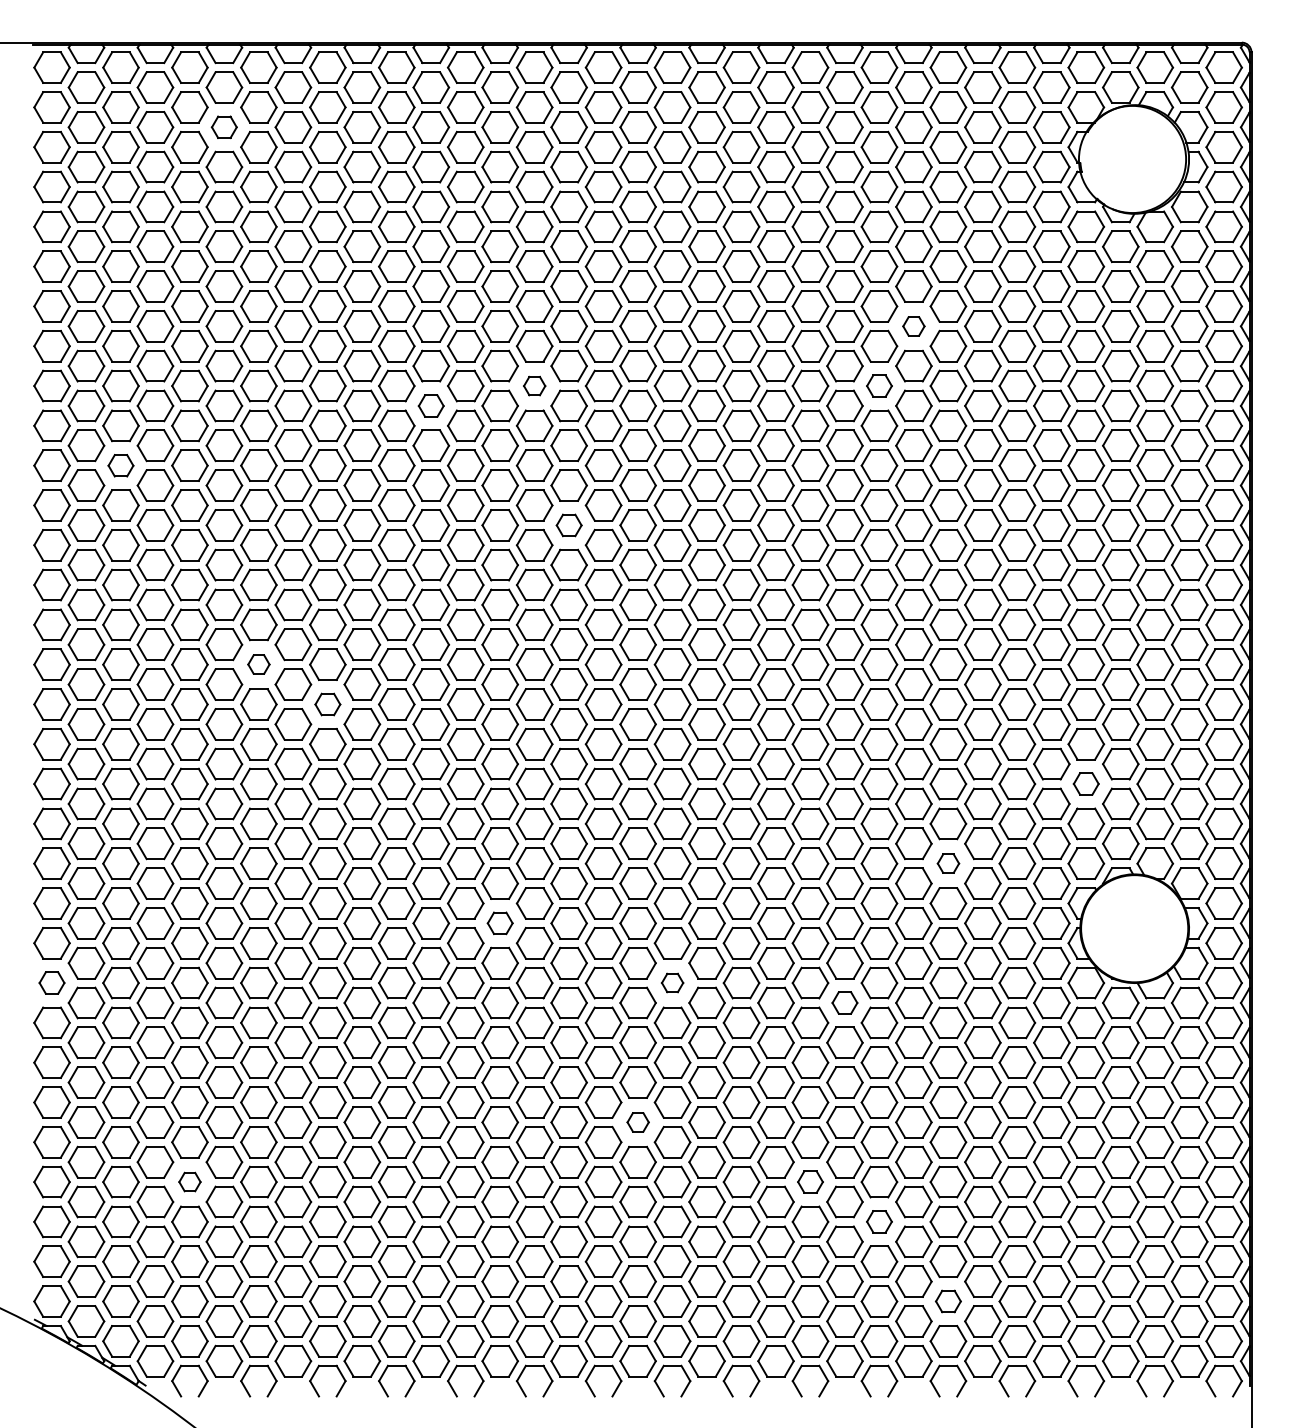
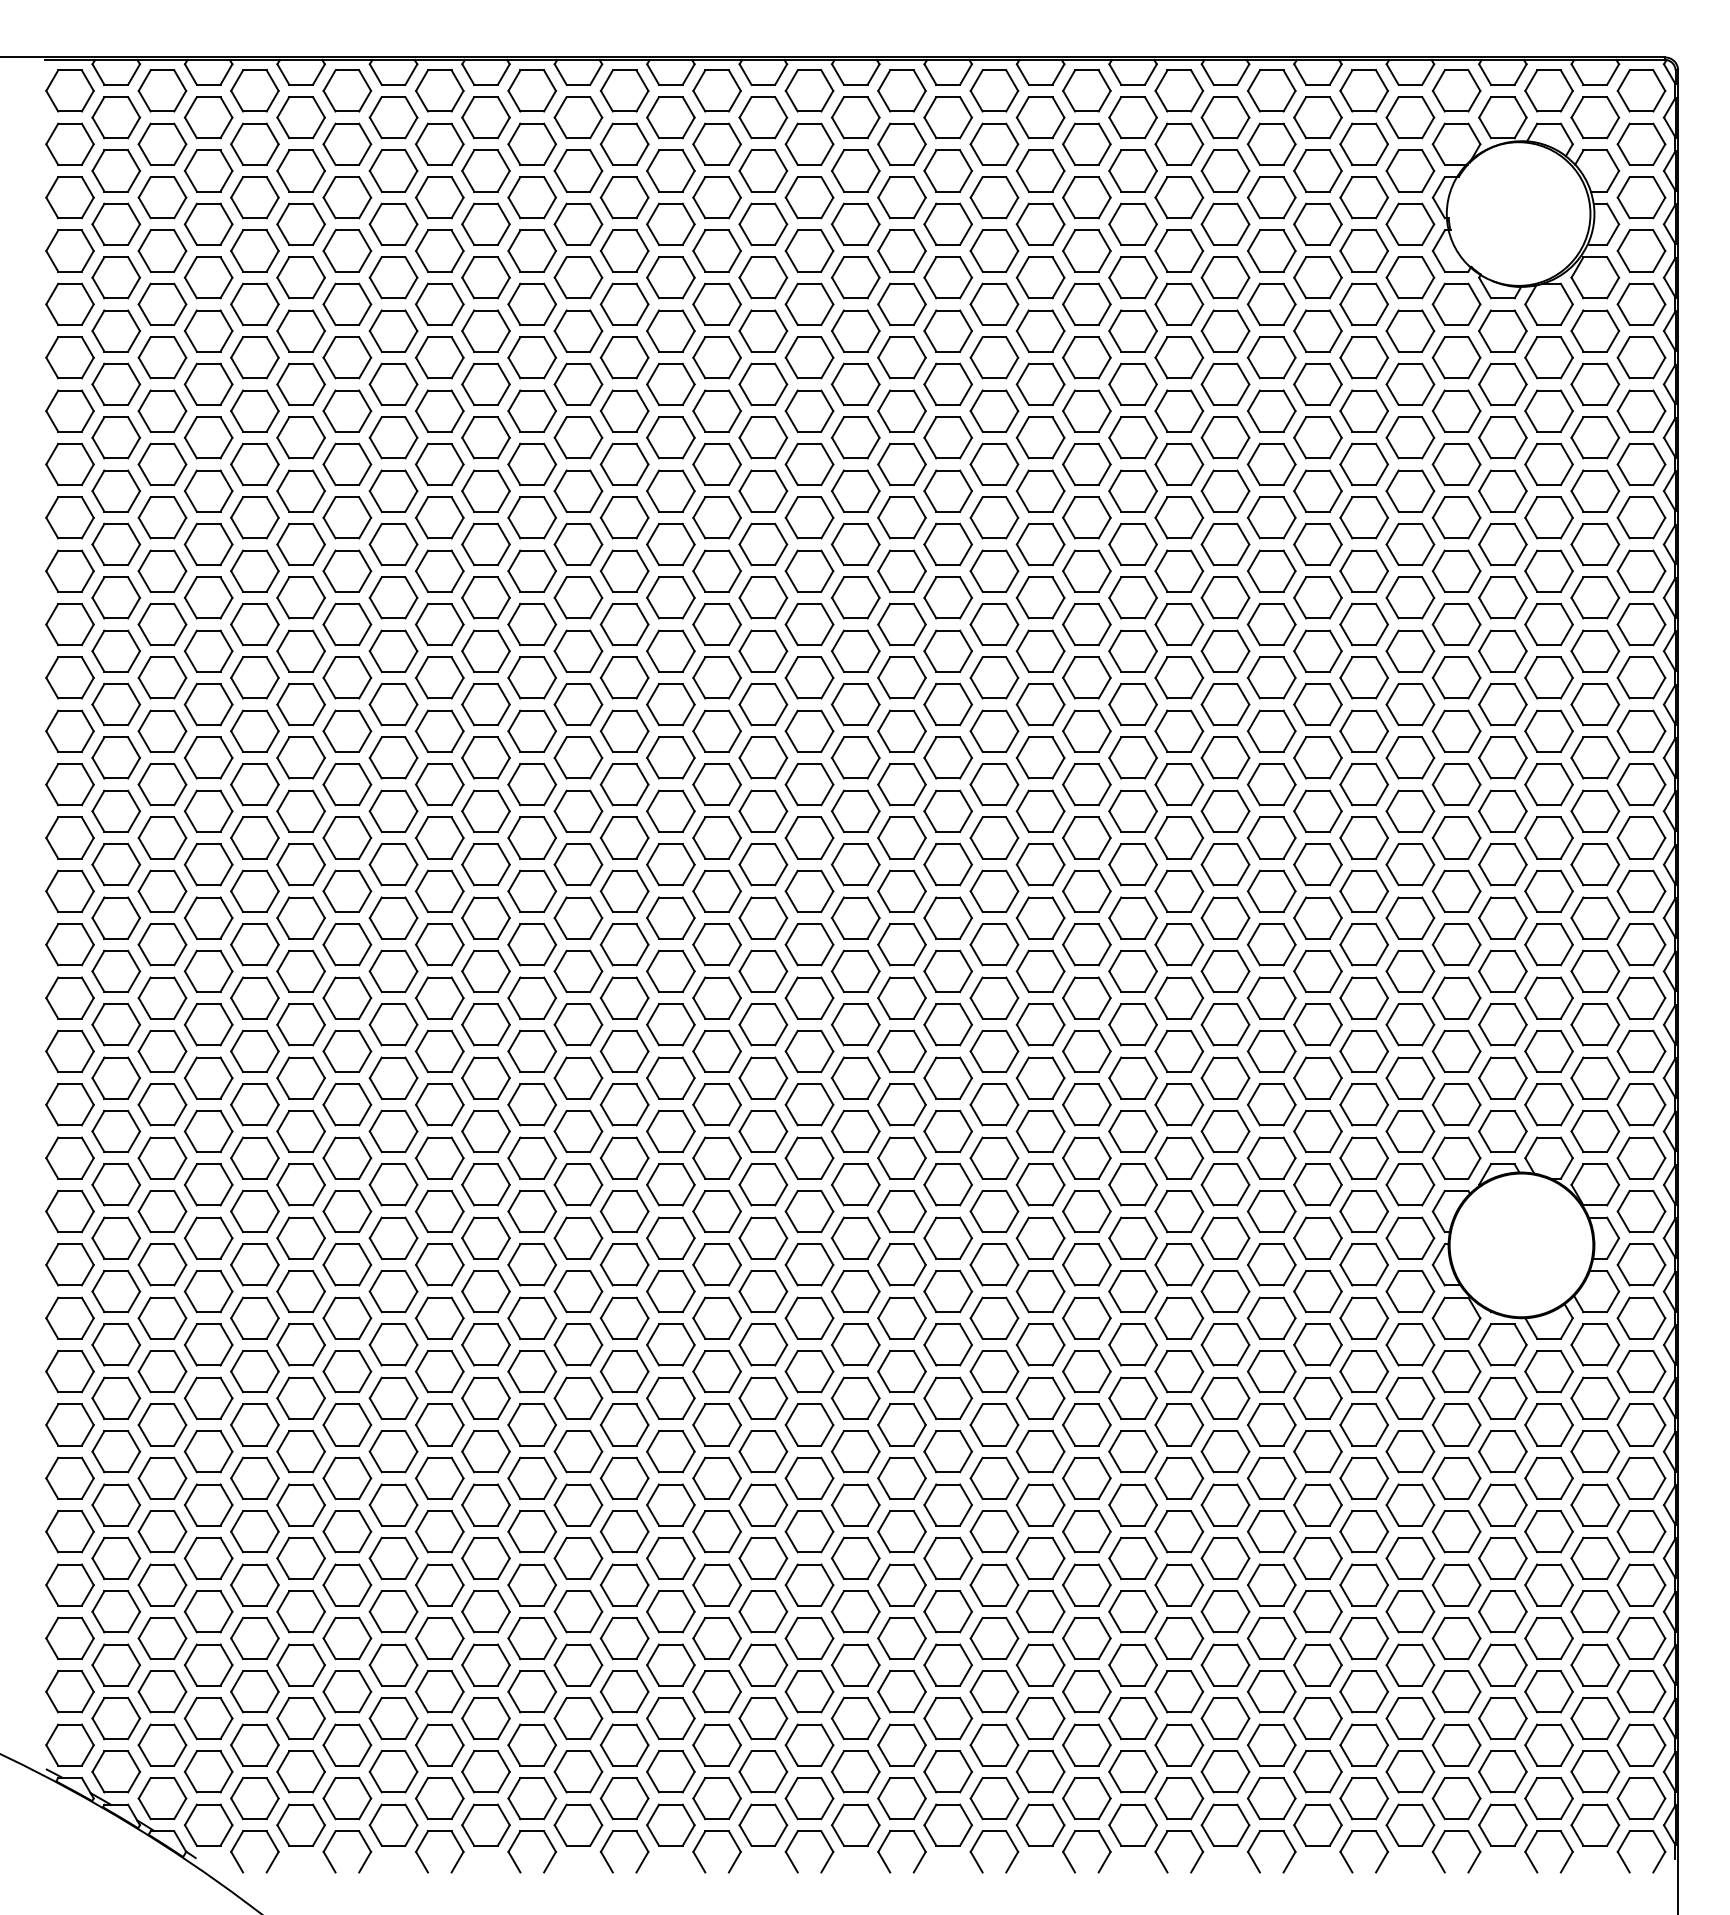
part: (223, 126) -> (300, 170), size x1.43
part: (913, 326) -> (1225, 437), size x1.67
part: (534, 385) -> (716, 517), size x1.67
part: (879, 385) -> (1179, 517), size x1.43
part: (431, 405) -> (578, 544), size x1.43
part: (121, 465) -> (162, 624), size x1.43
part: (569, 525) -> (763, 704), size x1.43
part: (258, 664) -> (347, 890), size x1.67
part: (327, 704) -> (439, 944), size x1.43
part: (1086, 783) -> (1456, 1050), size x1.43
part: (948, 863) -> (1271, 1157), size x1.67
part: (499, 922) -> (670, 1237), size x1.43
part: (51, 982) -> (69, 1317), size x1.43
part: (672, 982) -> (901, 1317), size x1.67
part: (844, 1002) -> (1132, 1344), size x1.43
part: (637, 1122) -> (855, 1504), size x1.67
part: (189, 1181) -> (254, 1584), size x1.67
part: (810, 1181) -> (1086, 1584), size x1.43
part: (879, 1221) -> (1179, 1637), size x1.43
part: (948, 1301) -> (1271, 1744), size x1.43

